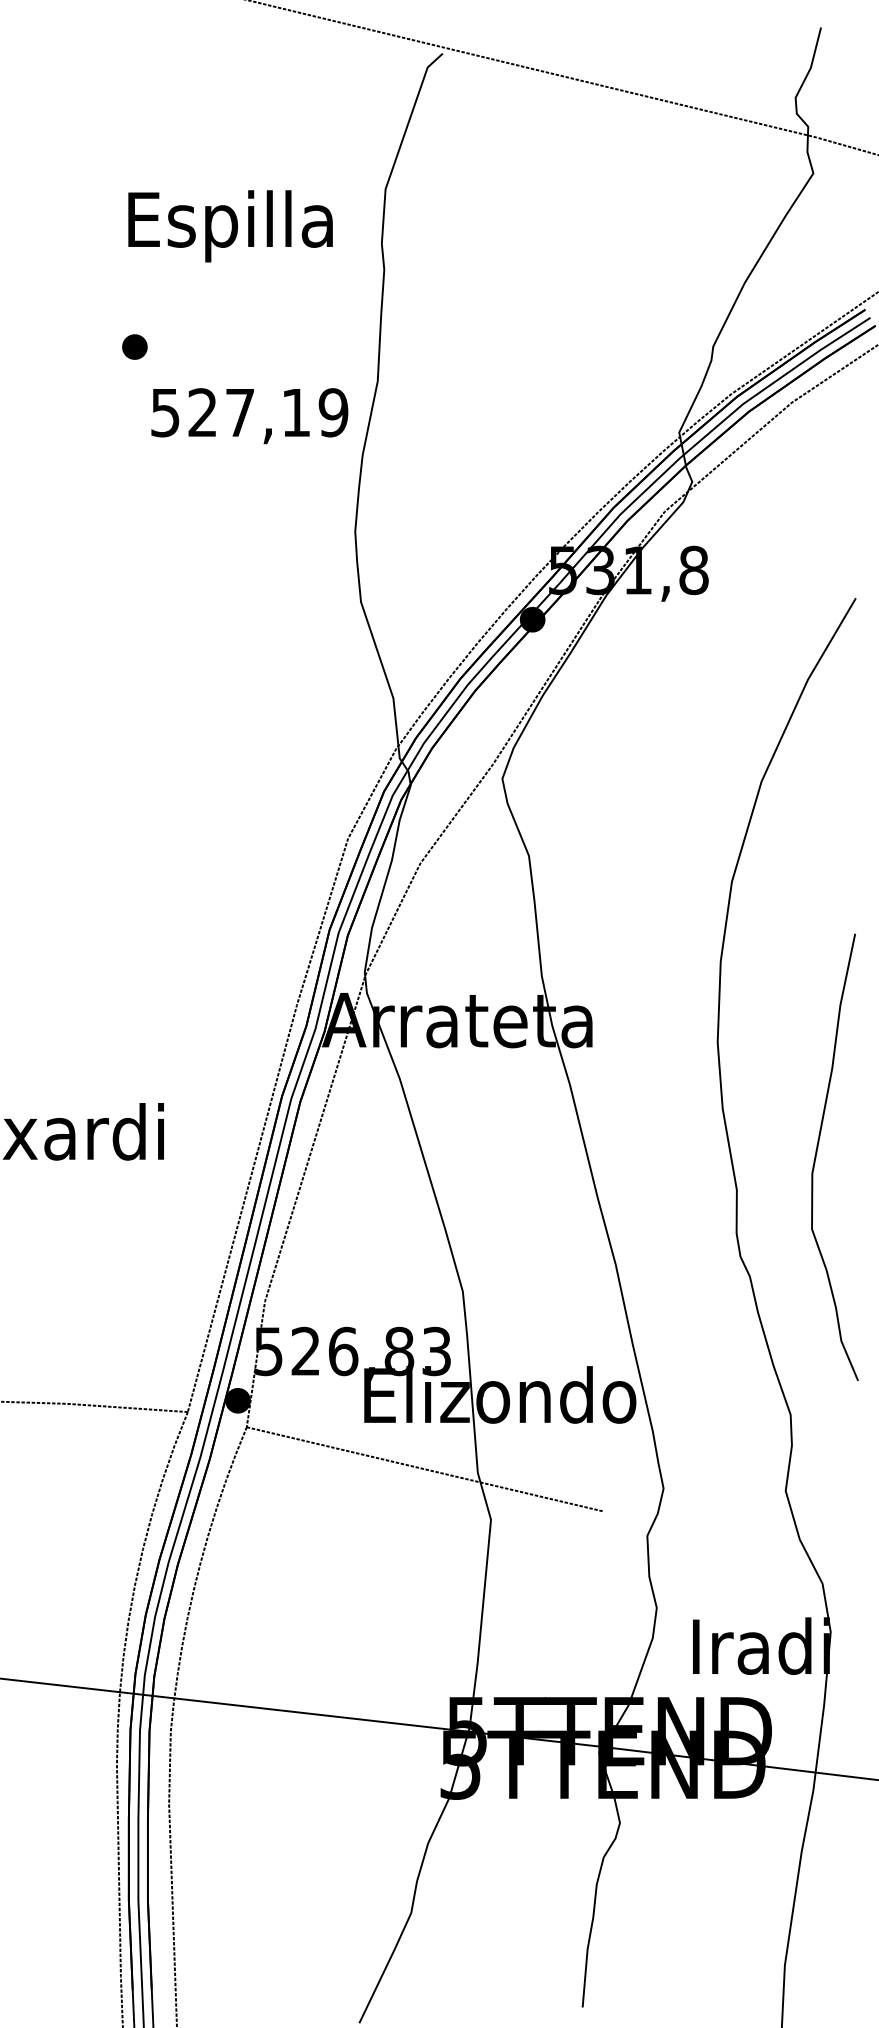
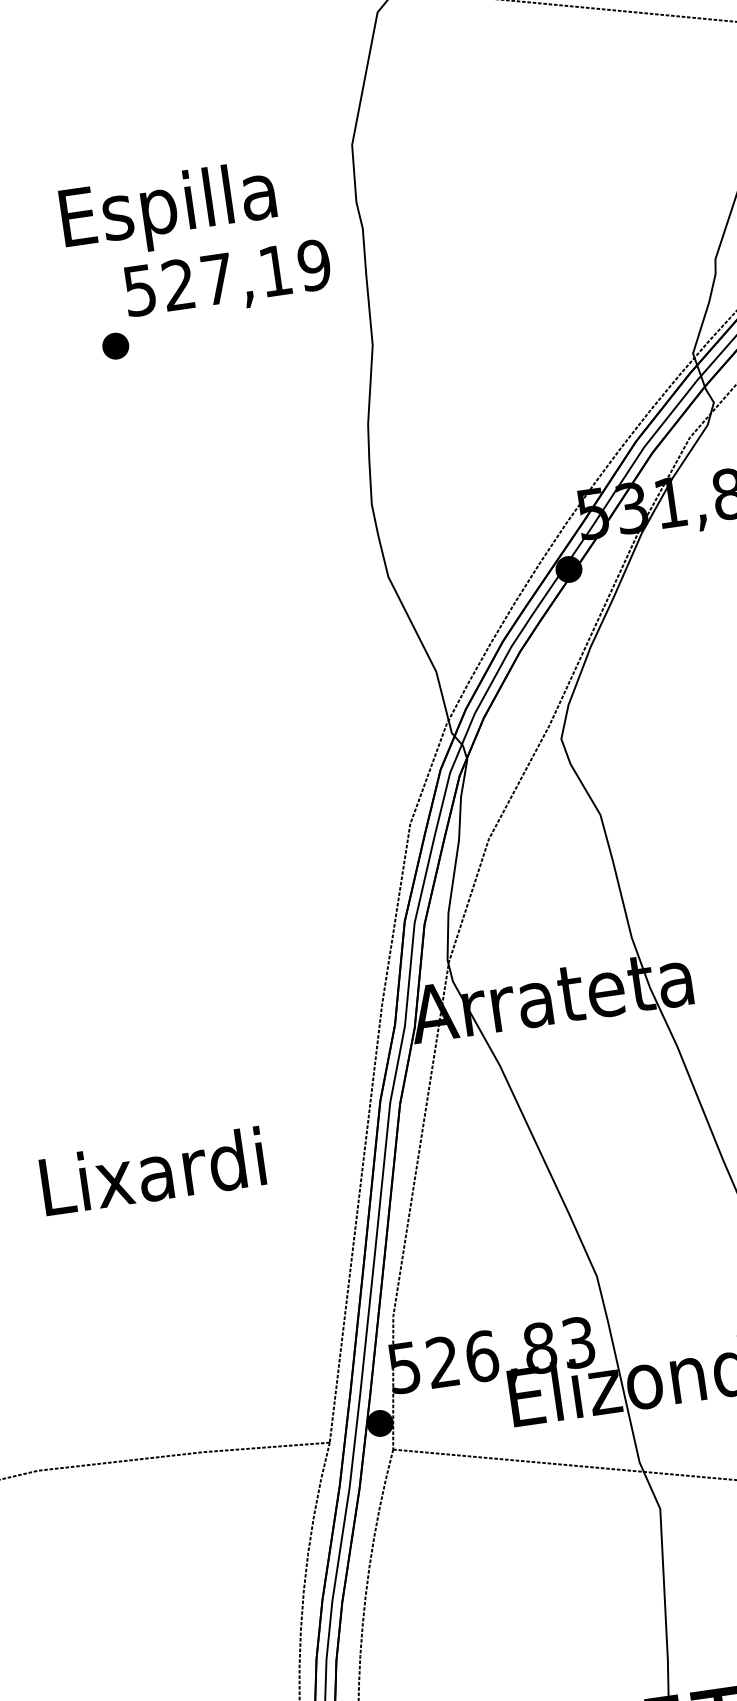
text: (230, 226) -> (168, 210), moved
text: (249, 416) -> (227, 281), moved

